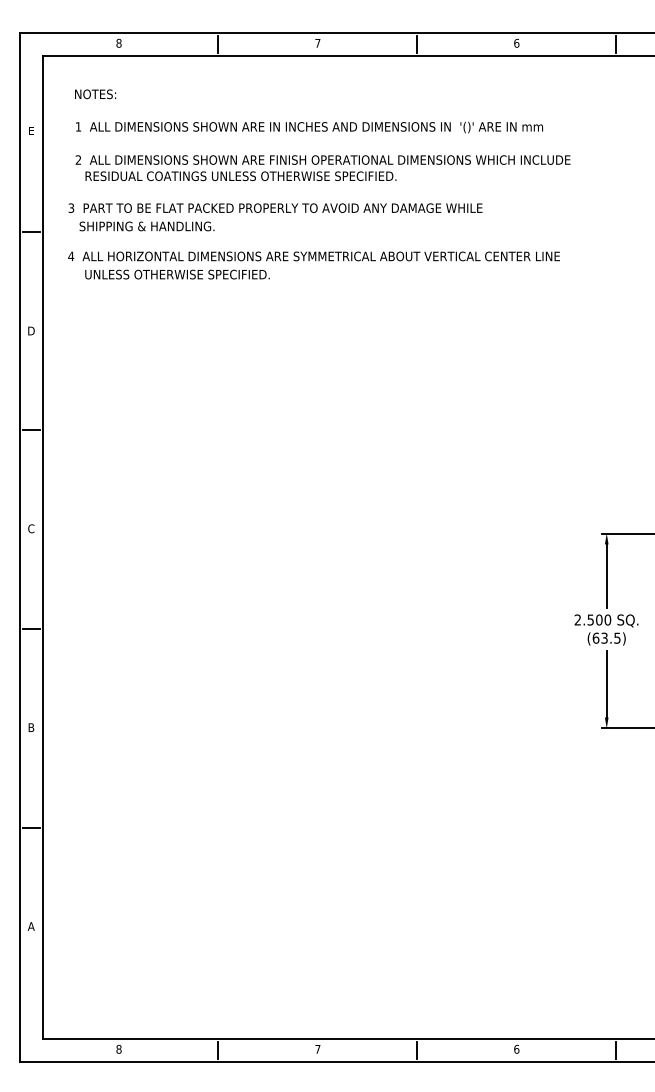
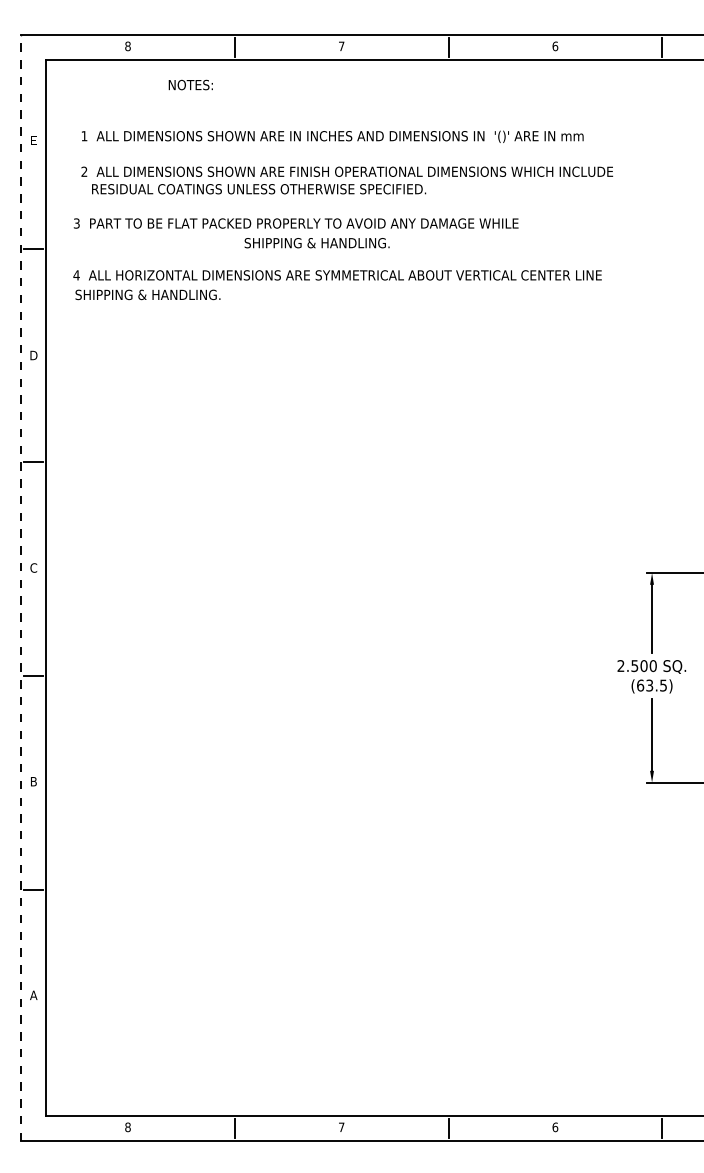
text: (95, 94) -> (190, 85), moved
text: (146, 226) -> (316, 243), moved
text: (169, 274) -> (182, 294), UNLESS OTHERWISE SPECIFIED. -> SHIPPING & HANDLING.
line: (19, 547) -> (21, 588), solid -> dashed

